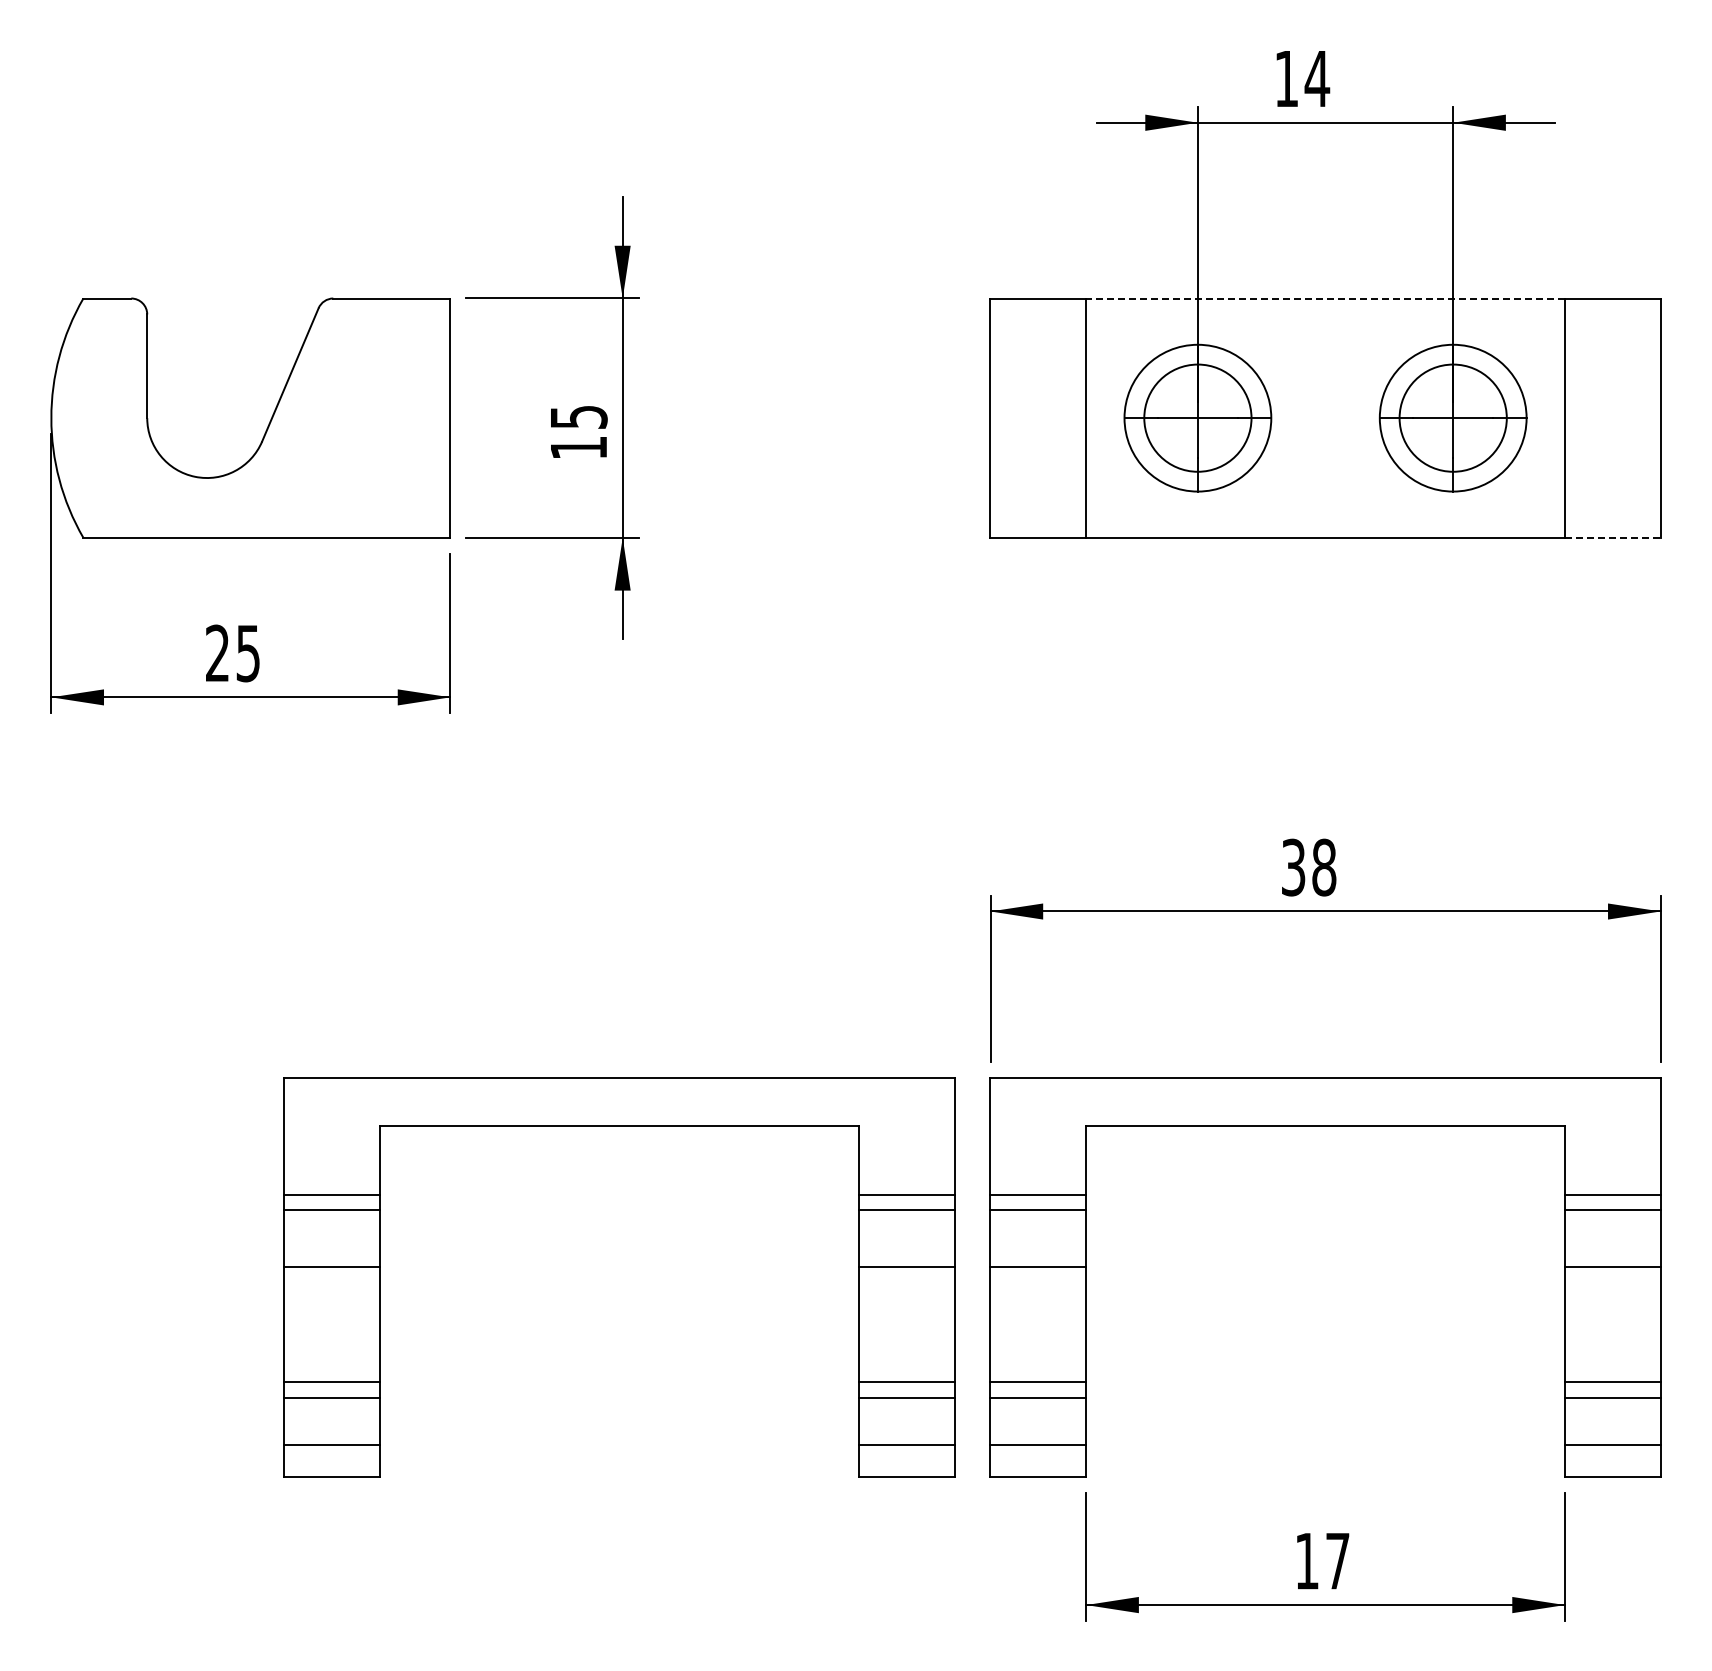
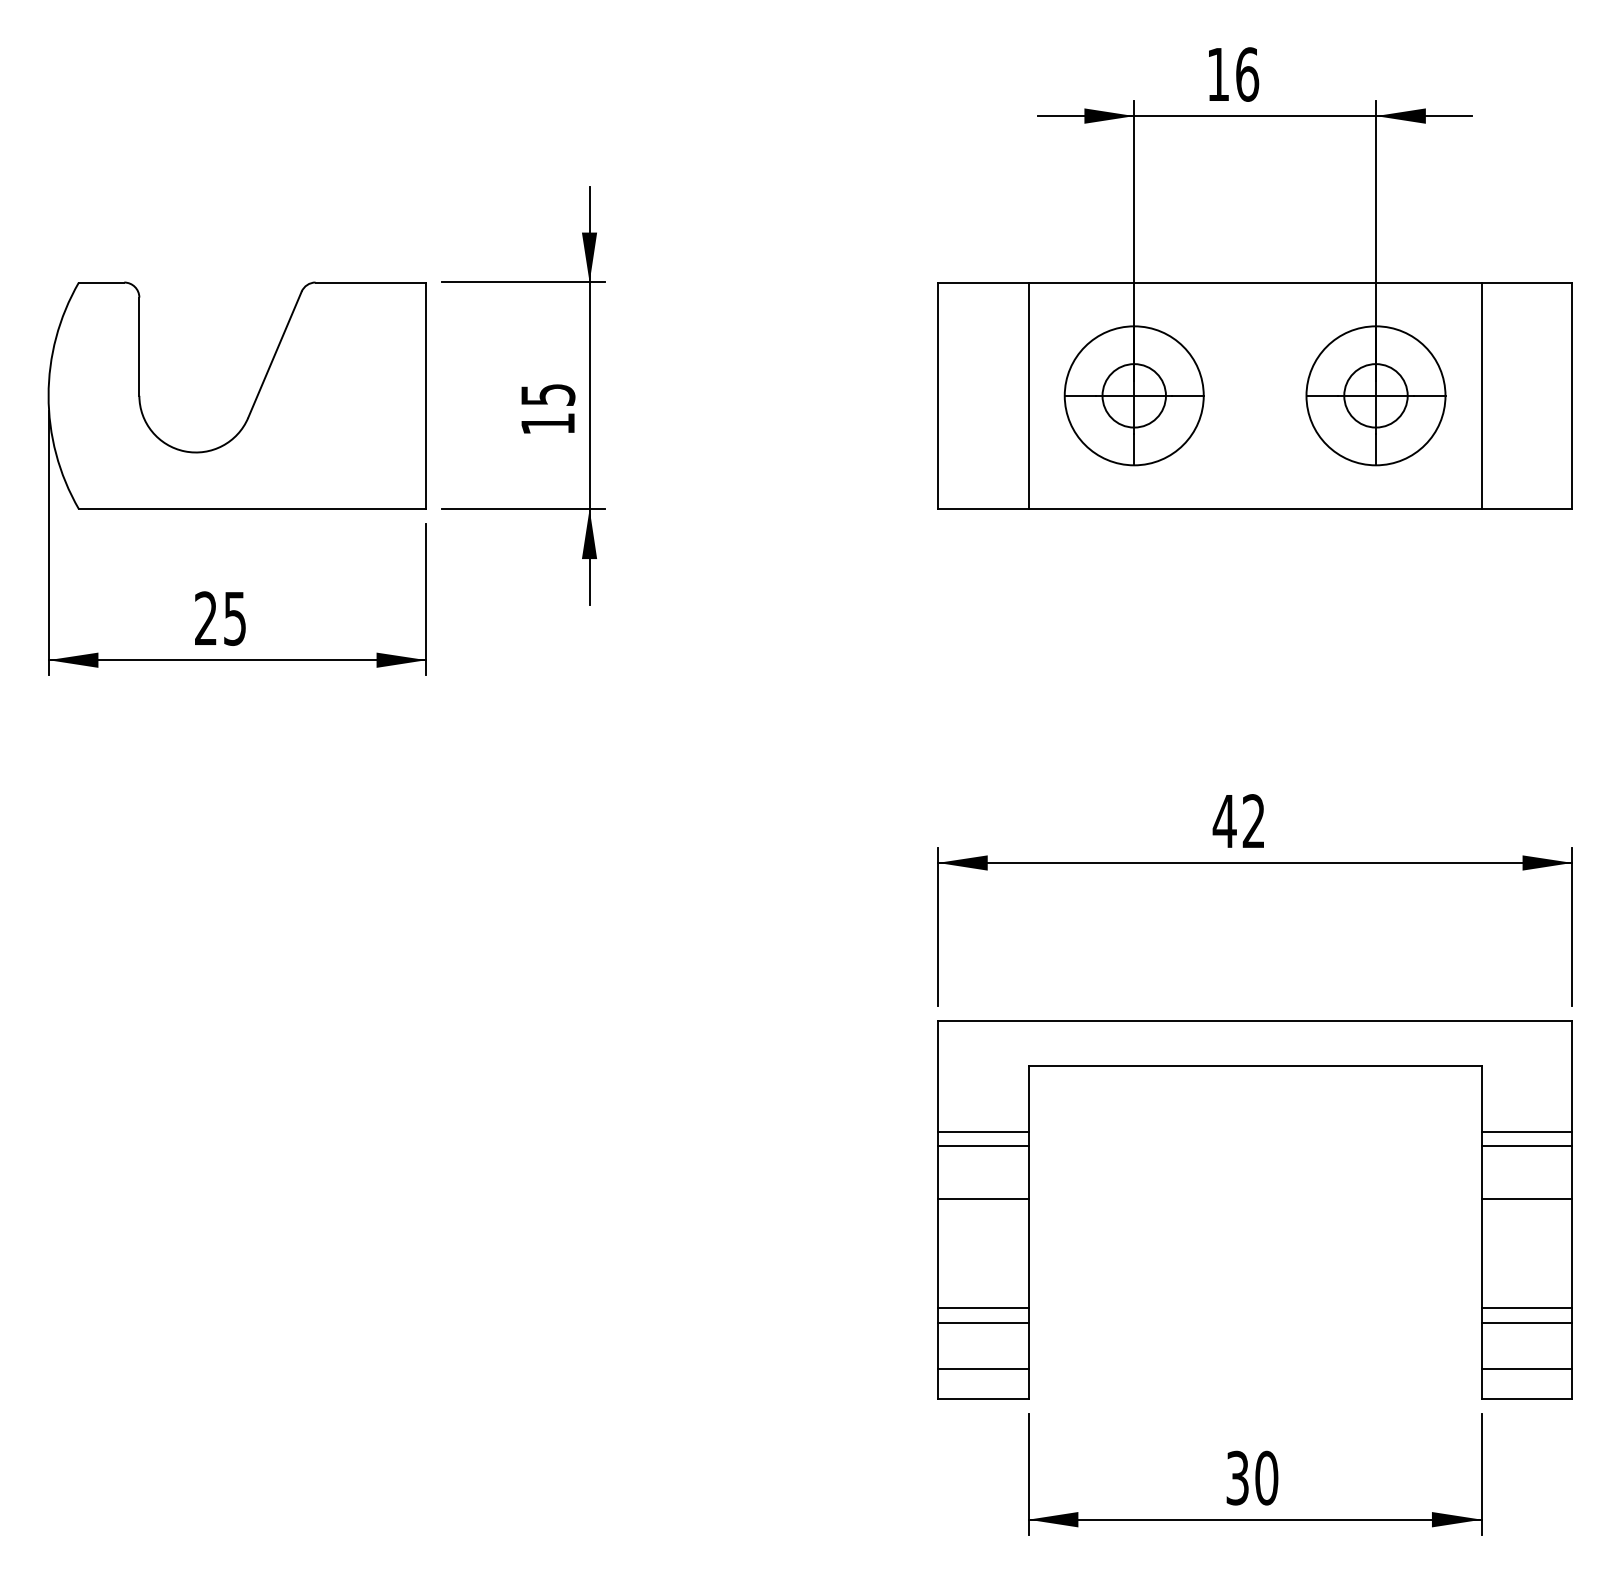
text: (1317, 78) -> (1247, 74), 14 -> 16
line: (1325, 298) -> (1255, 282), dashed -> solid
circle: (1197, 417) -> (1133, 395), size x0.62
circle: (1452, 417) -> (1375, 395), size x0.62
line: (1612, 537) -> (1526, 508), dashed -> solid
text: (1308, 867) -> (1238, 821), 38 -> 42
part: (619, 1126) -> (586, 1066), removed
text: (1322, 1561) -> (1252, 1478), 17 -> 30

